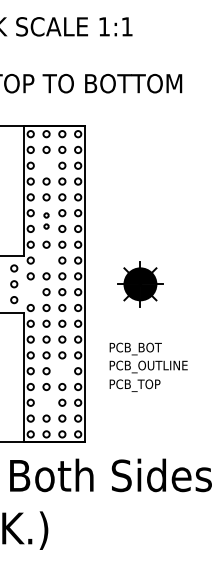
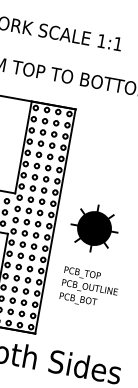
circle: (46, 165) -> (43, 132), added
part: (46, 220) -> (36, 171), size x1.43
circle: (46, 260) -> (30, 199), added
part: (140, 284) -> (94, 228), size x1.43
circle: (30, 292) -> (15, 220), added
text: (149, 347) -> (92, 274), PCB_BOT -> PCB_TOP
circle: (62, 371) -> (28, 280), added
text: (149, 384) -> (88, 300), PCB_TOP -> PCB_BOT
circle: (46, 402) -> (12, 300), added

